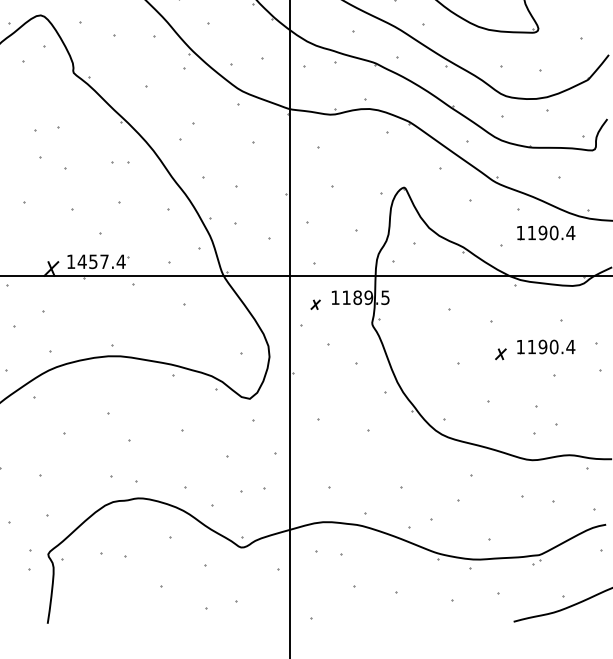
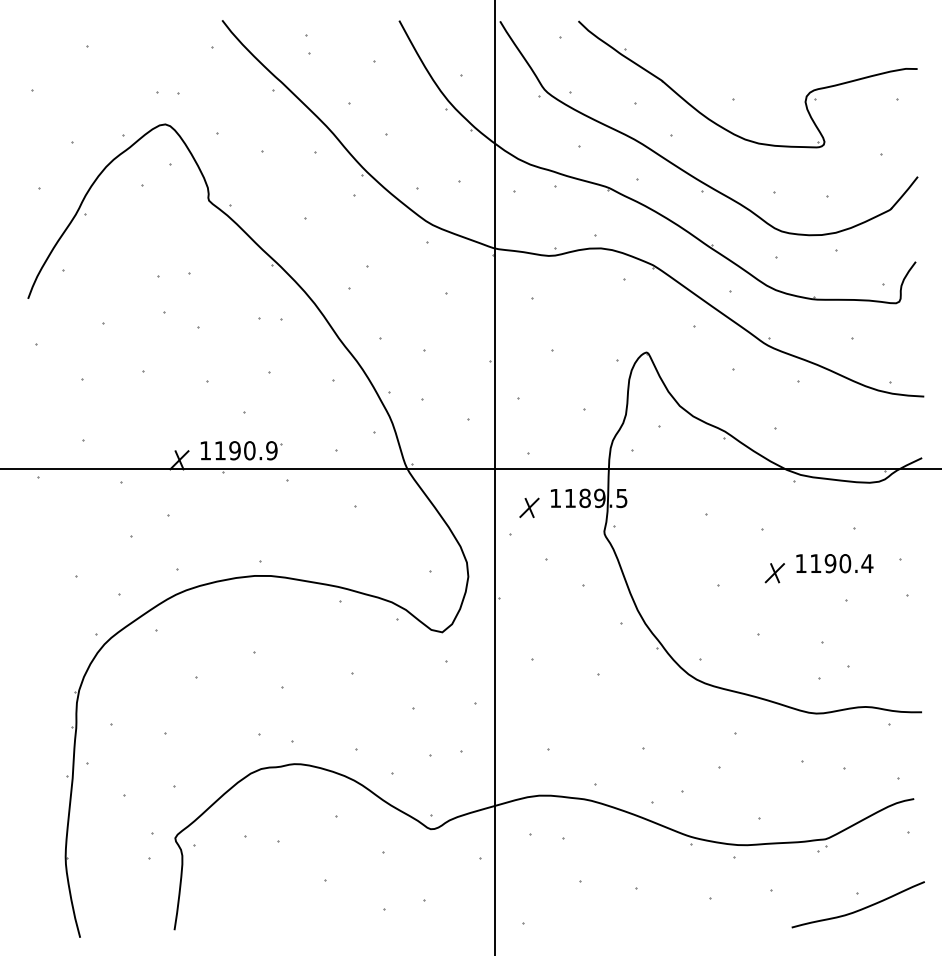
part: (545, 232) -> (834, 412), removed
text: (101, 261) -> (245, 450), 1457.4 -> 1190.9
part: (315, 304) -> (529, 507), size x1.67
part: (500, 354) -> (774, 573), size x1.43

